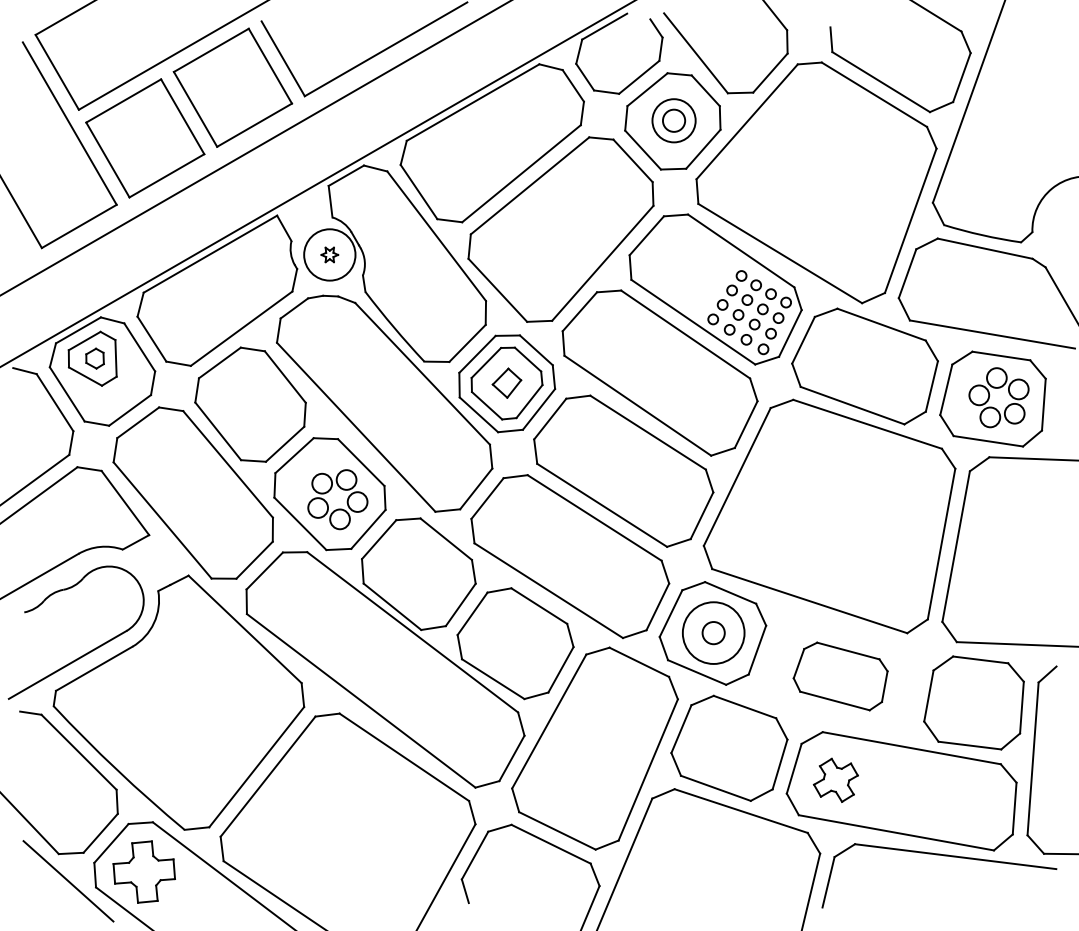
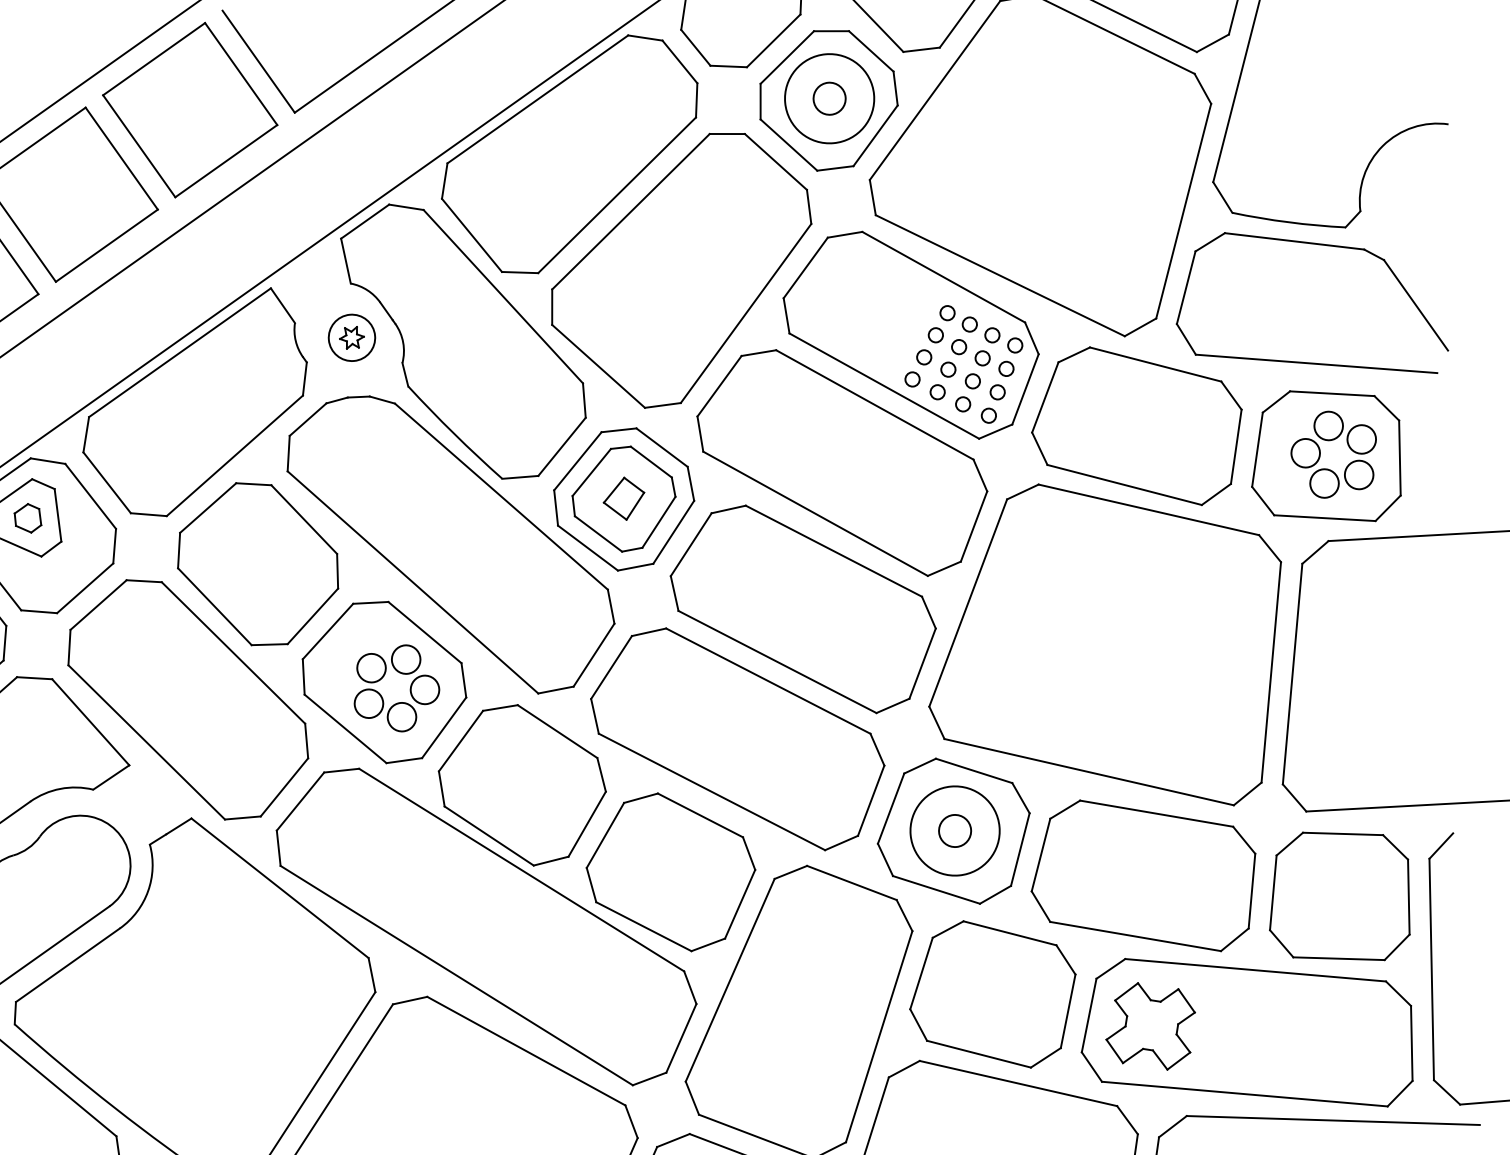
circle: (673, 120) -> (828, 98), size x1.43
circle: (329, 254) -> (351, 337), size x0.62
part: (840, 676) -> (1143, 876), size x1.67
part: (835, 780) -> (1150, 1026), size x1.43

